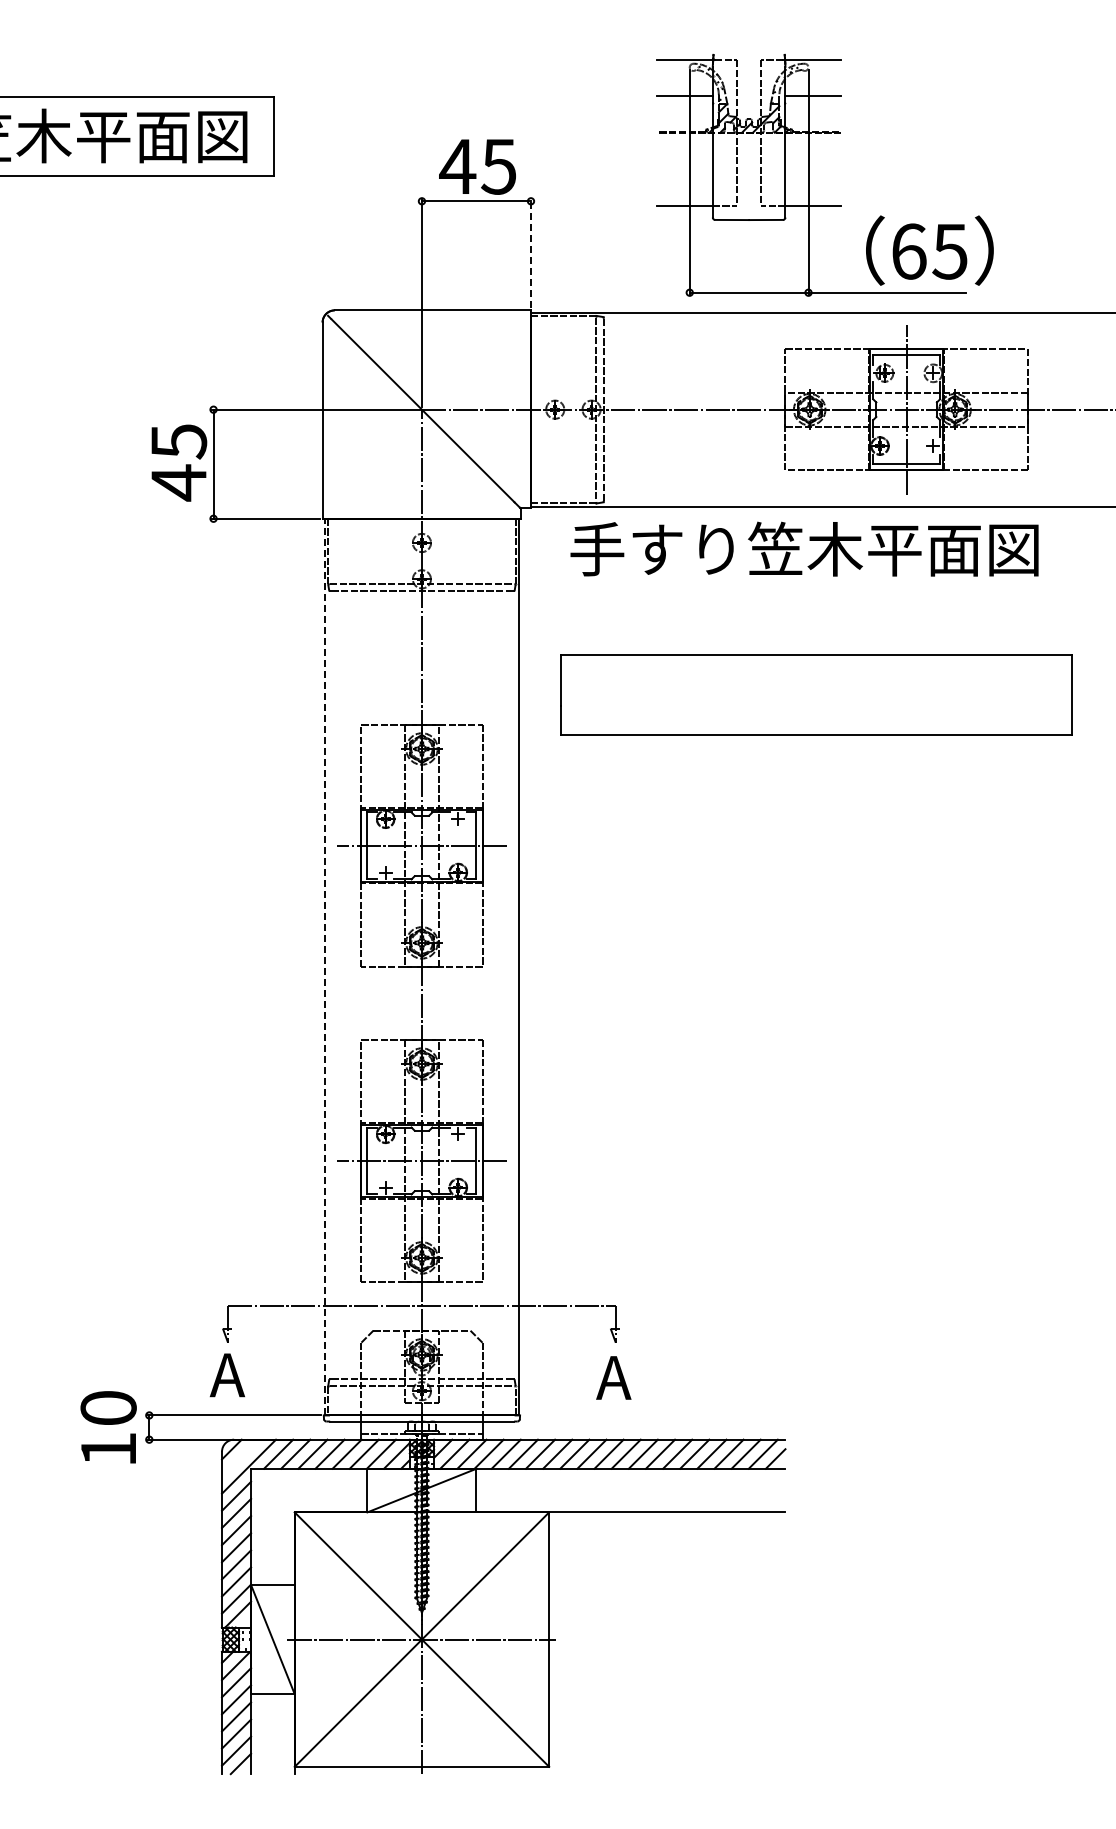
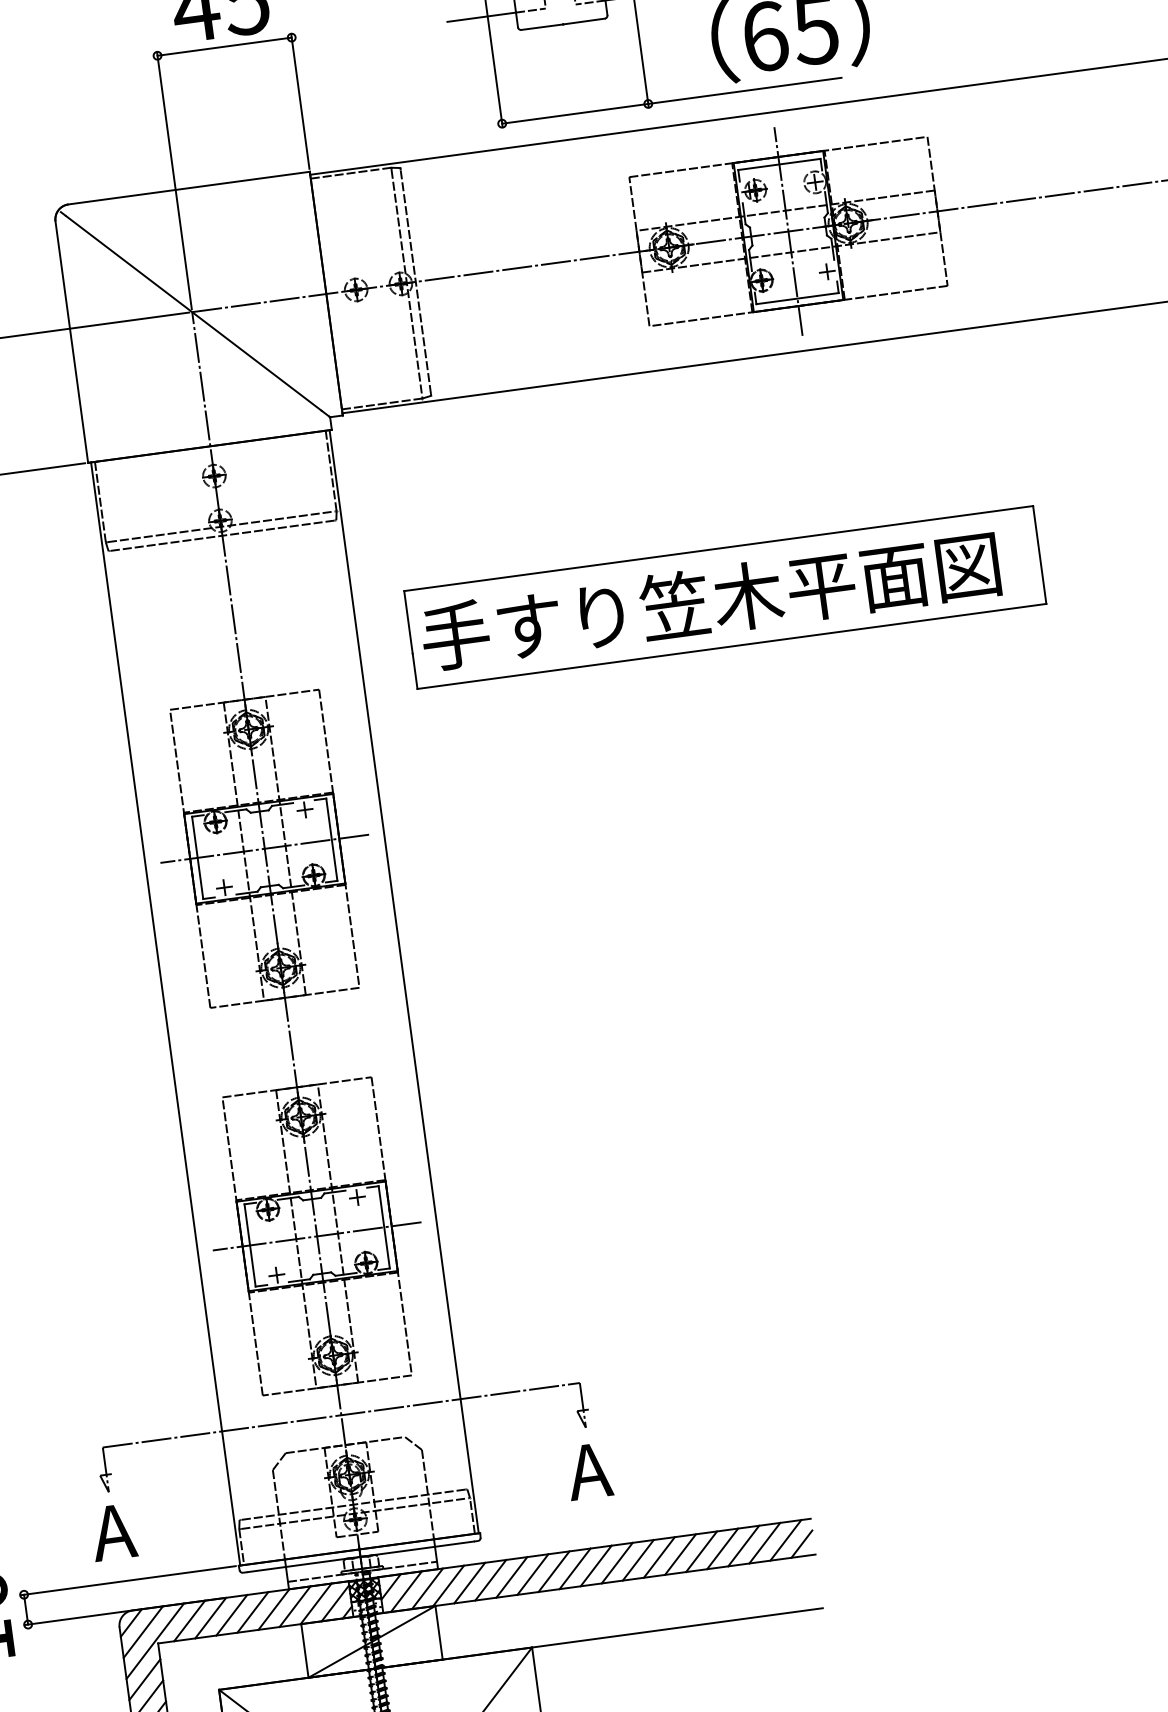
line: (531, 253) -> (300, 101), dashed -> solid
text: (804, 548) -> (710, 600), moved
line: (325, 966) -> (166, 1013), dashed -> solid
line: (240, 1457) -> (143, 1631), added

